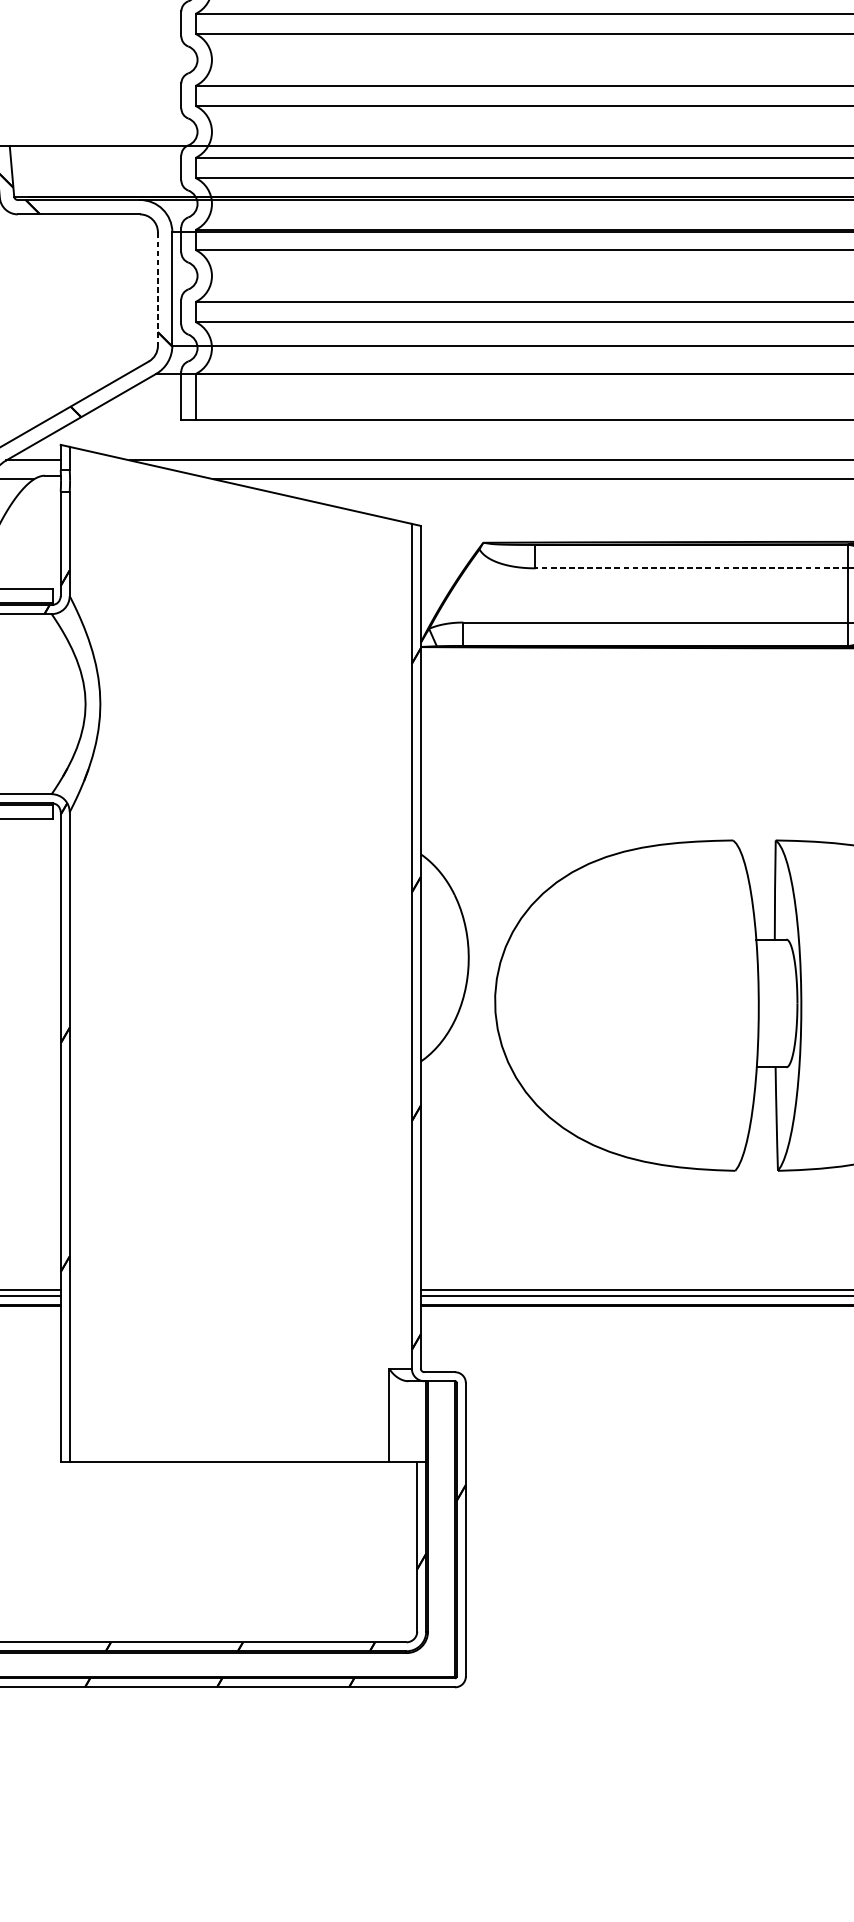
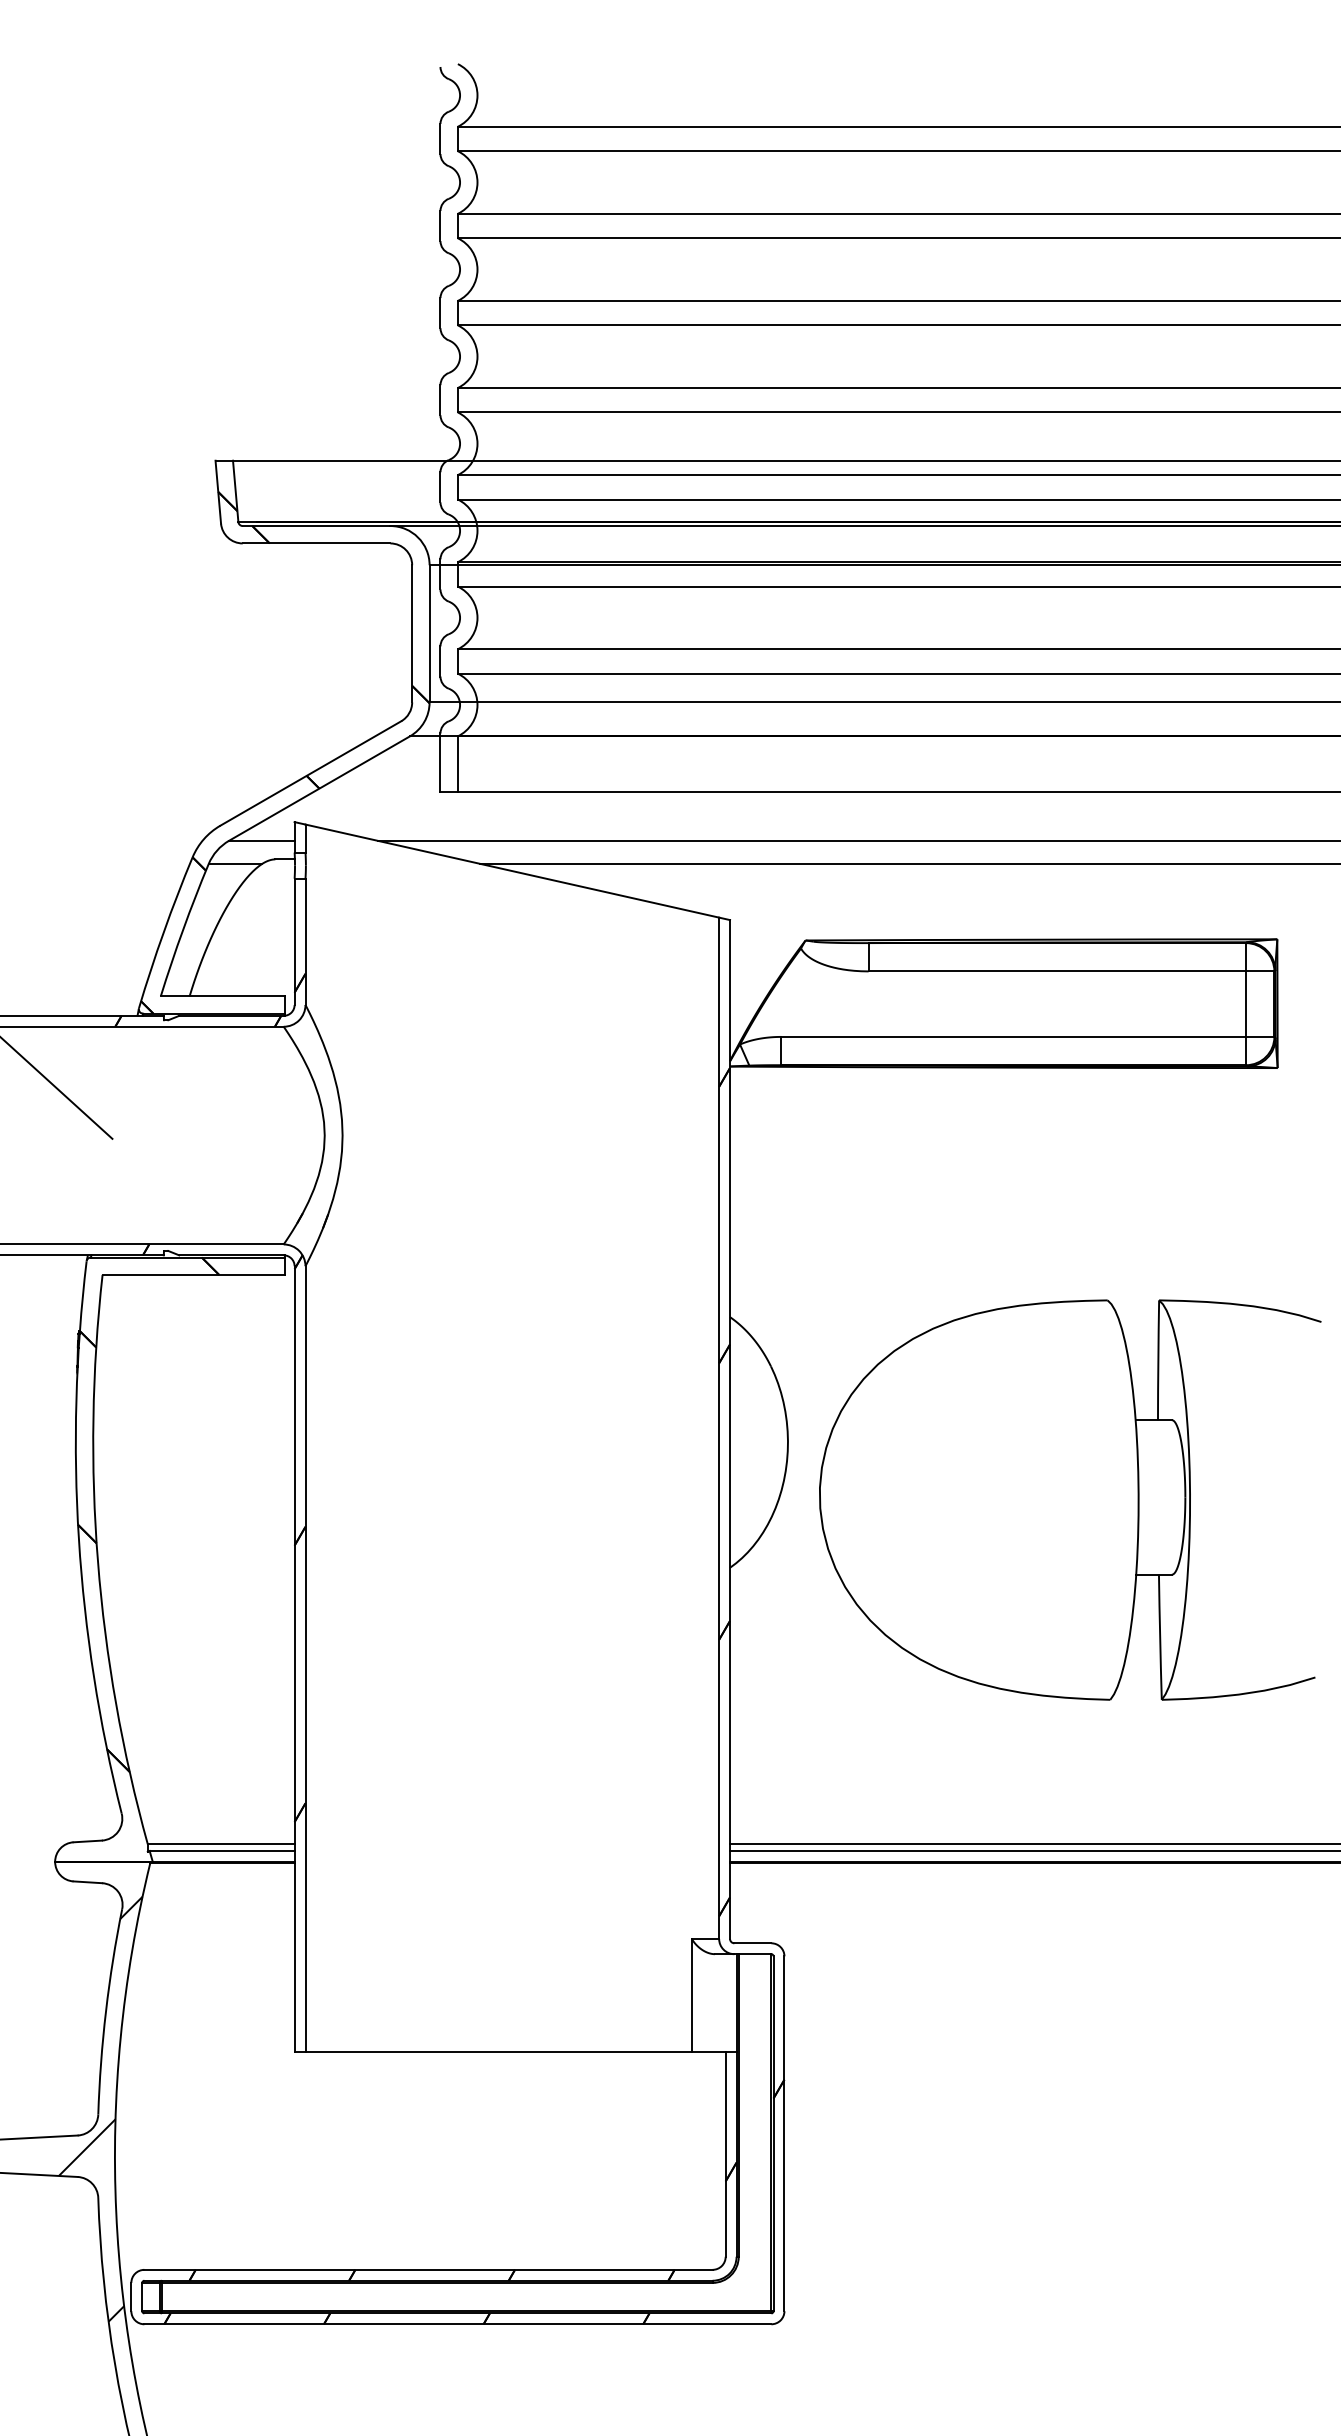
line: (158, 288) -> (412, 633), dashed -> solid
line: (691, 568) -> (1057, 971), dashed -> solid

